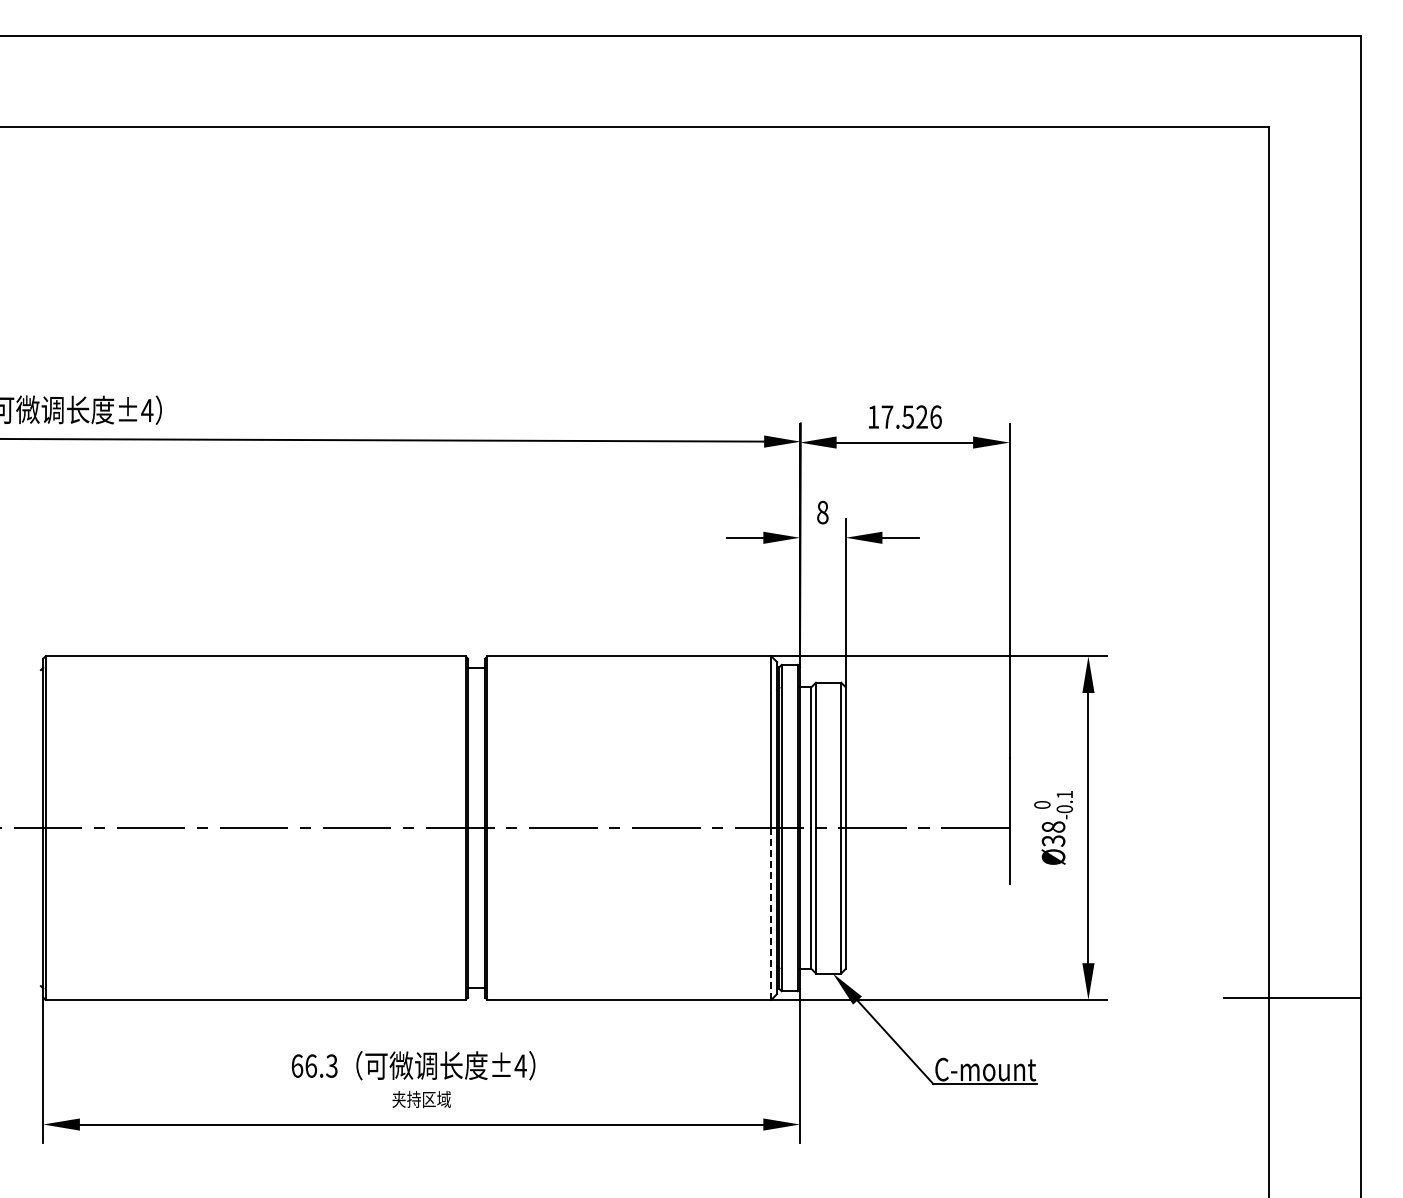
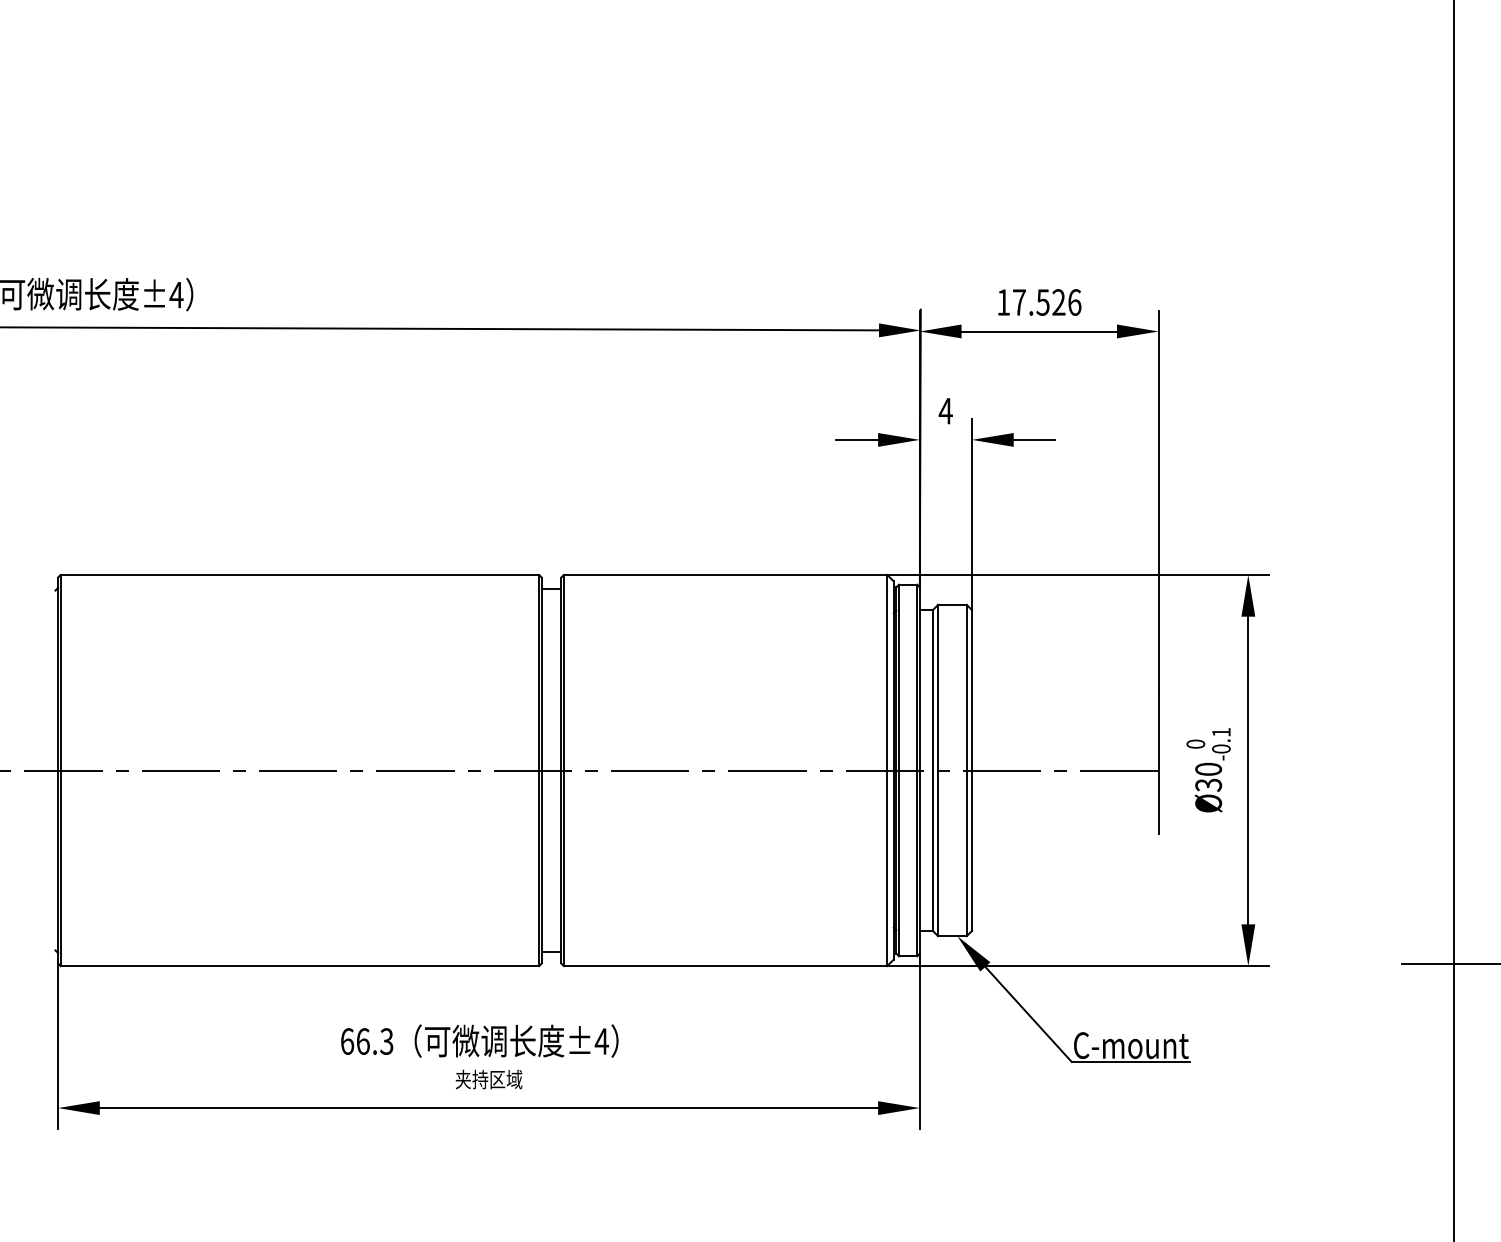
text: (822, 512) -> (945, 411), 8 -> 4
text: (1053, 826) -> (1208, 768), Ø38 -> Ø30
line: (771, 913) -> (887, 867), dashed -> solid

